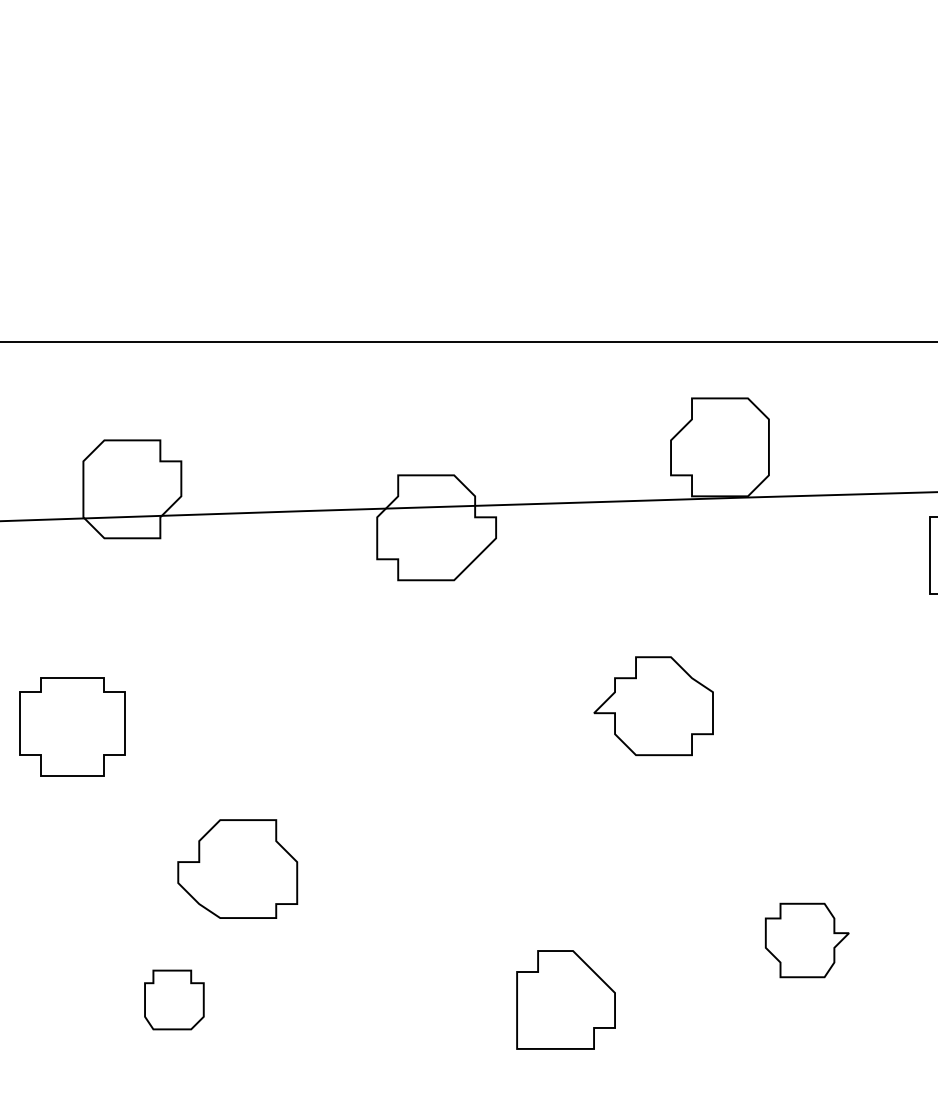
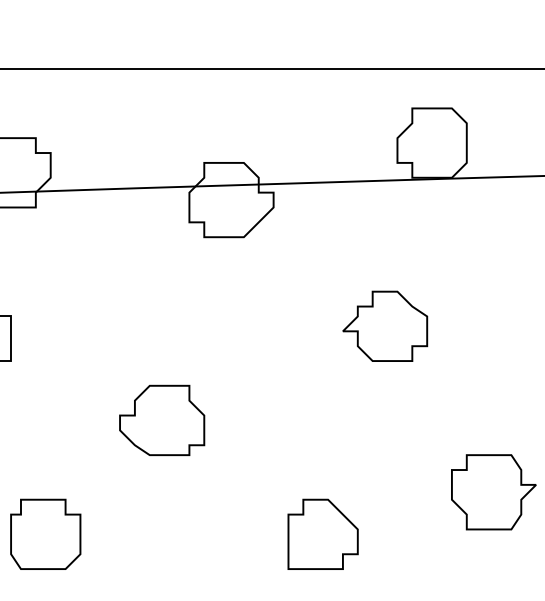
part: (237, 868) -> (162, 420), moved
part: (807, 940) -> (494, 492), size x1.43
part: (174, 999) -> (45, 534), size x1.67

